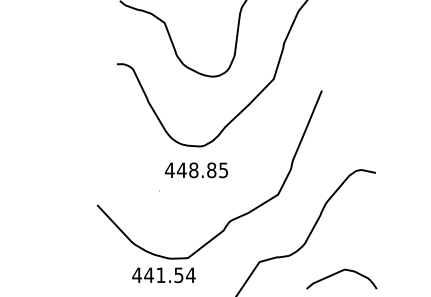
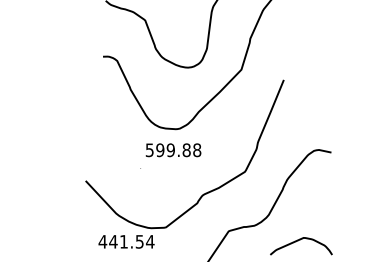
text: (196, 170) -> (173, 150), 448.85 -> 599.88
text: (163, 274) -> (126, 241), moved

